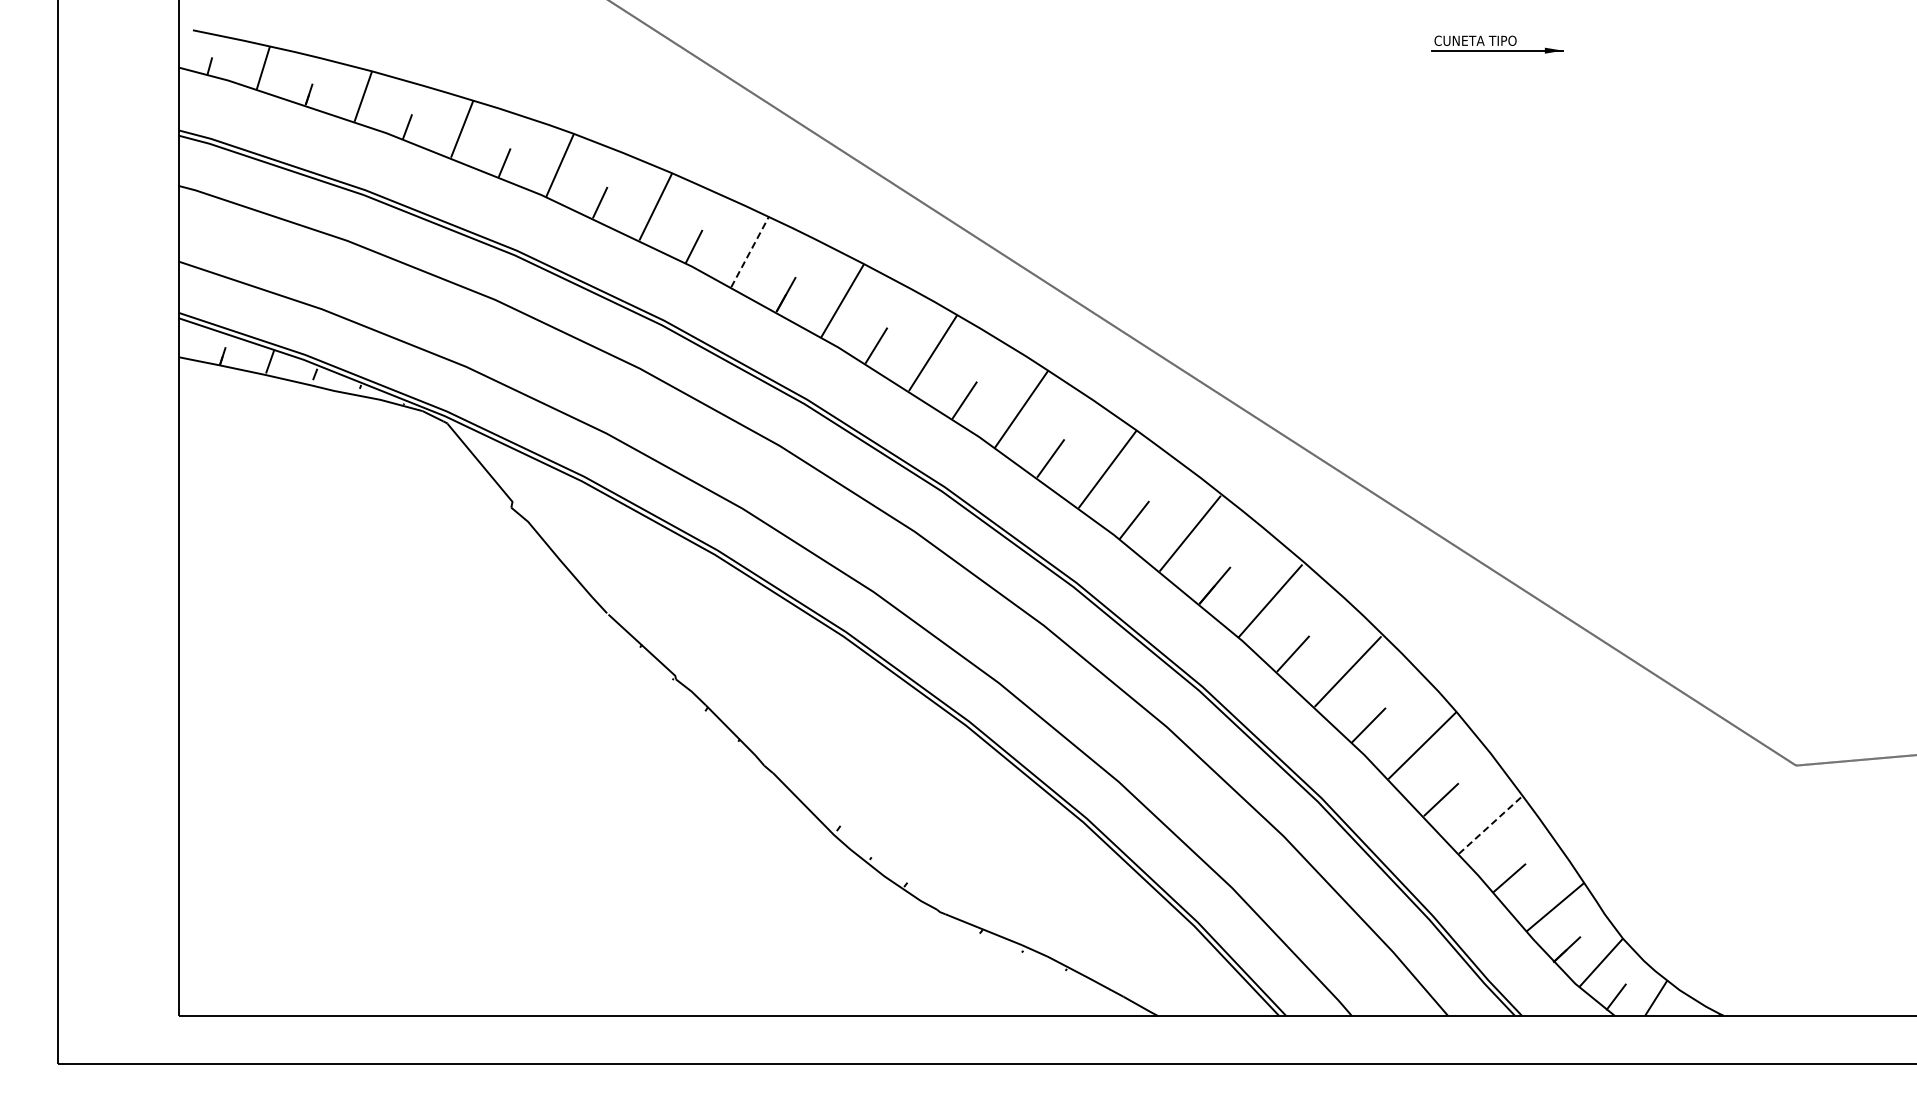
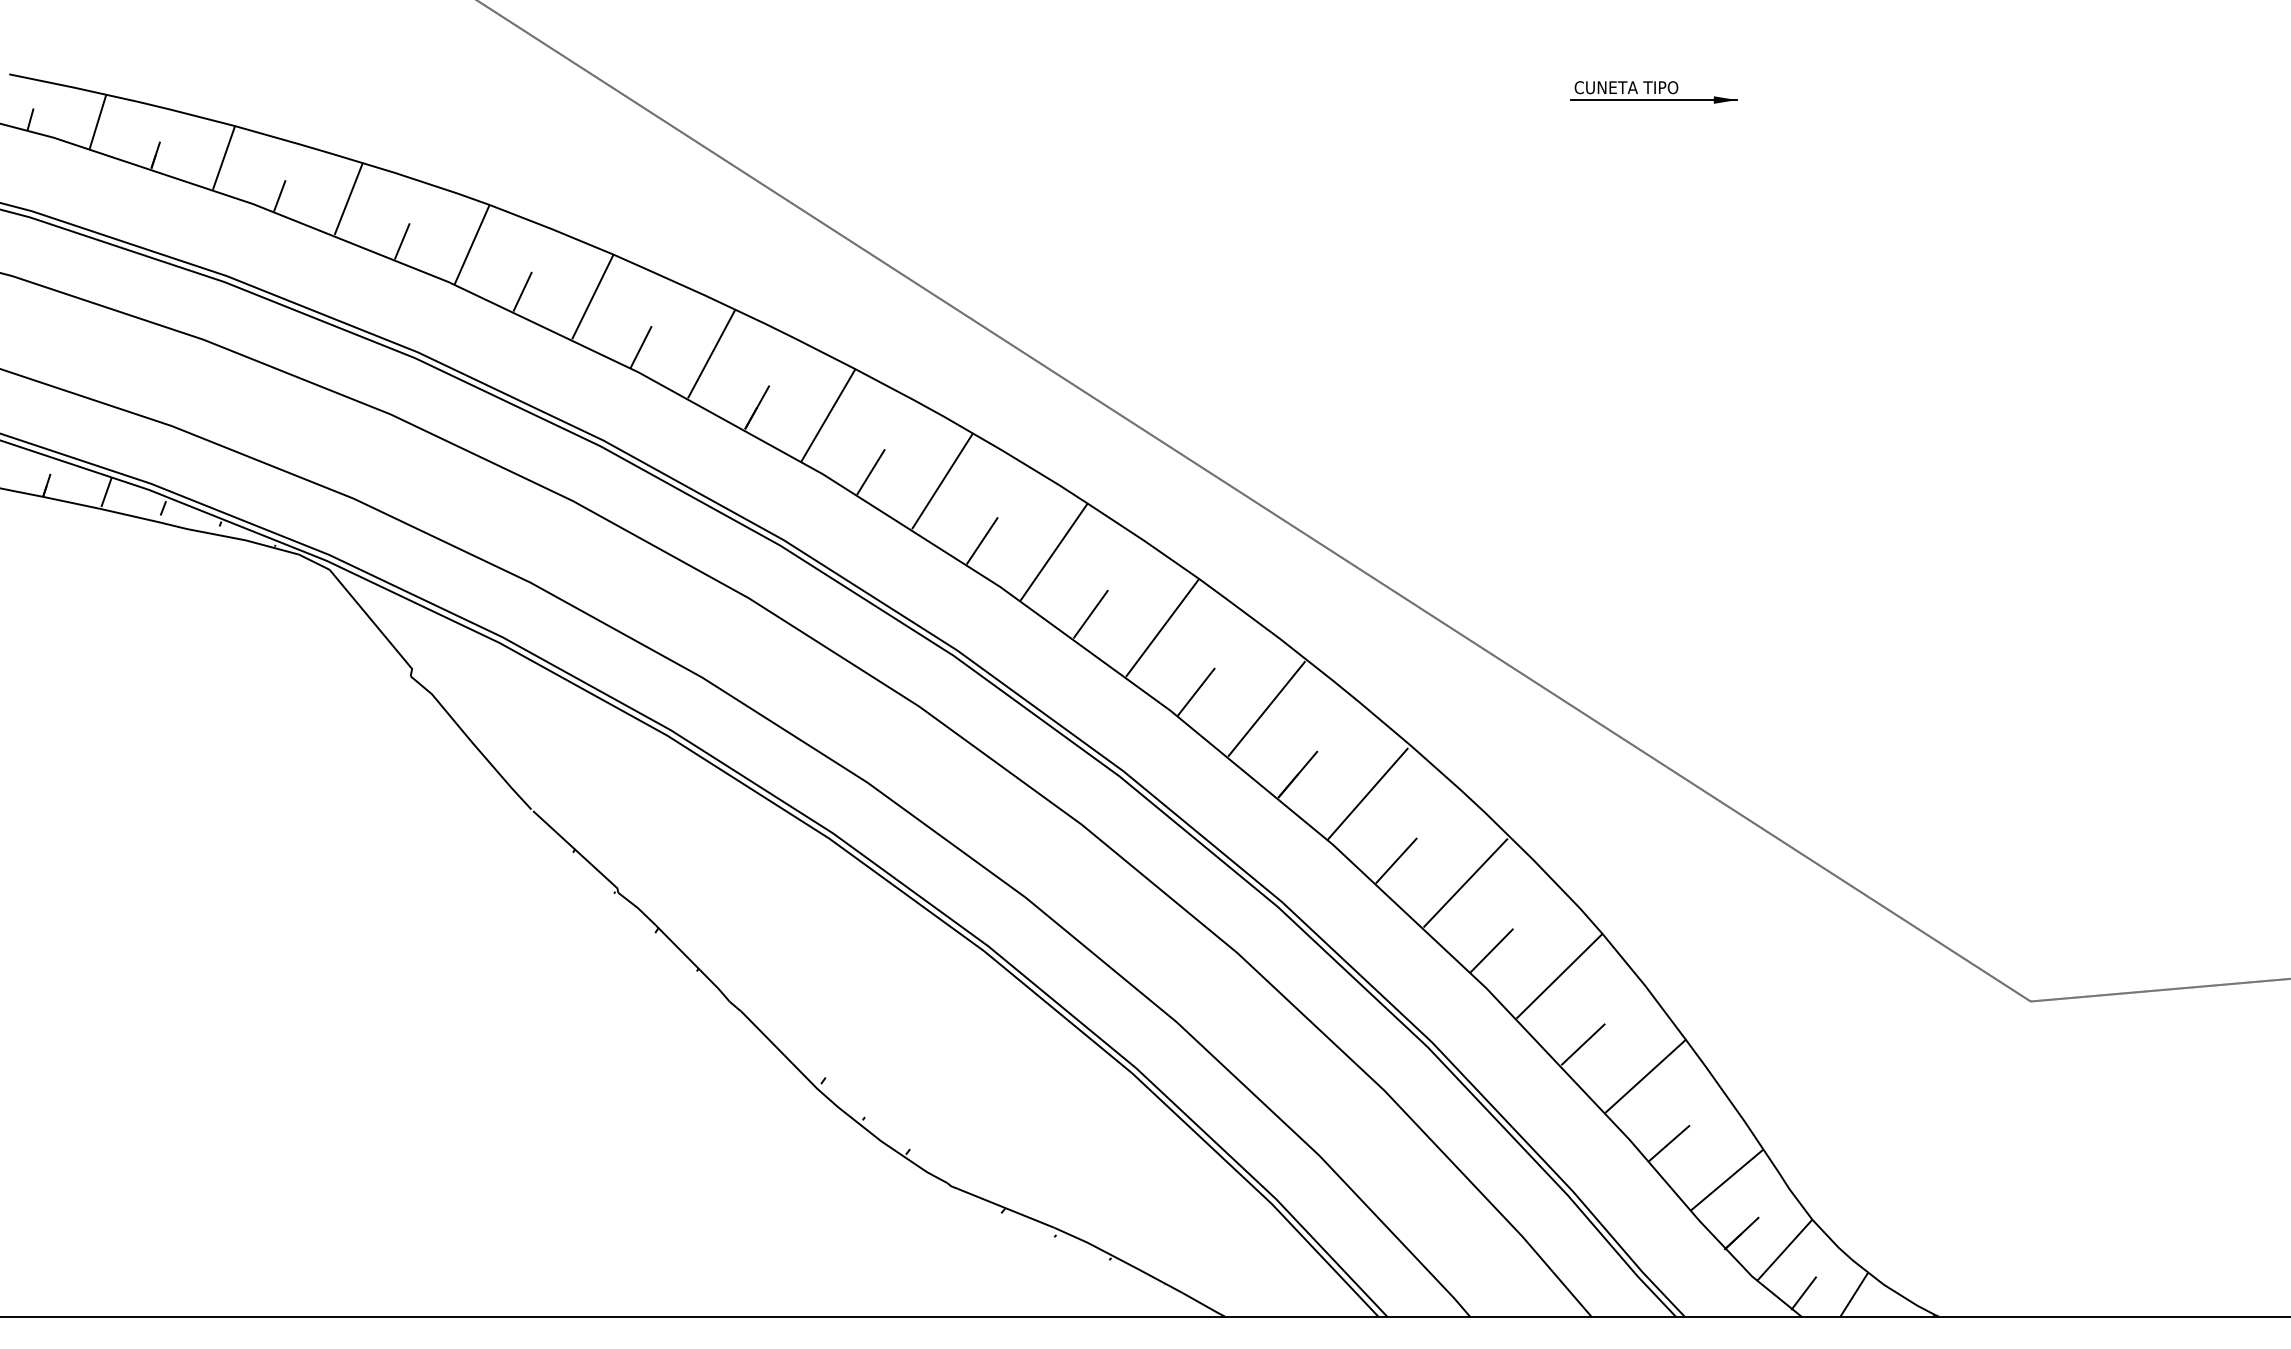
line: (750, 251) -> (712, 353), dashed -> solid
line: (1491, 824) -> (1646, 1075), dashed -> solid

